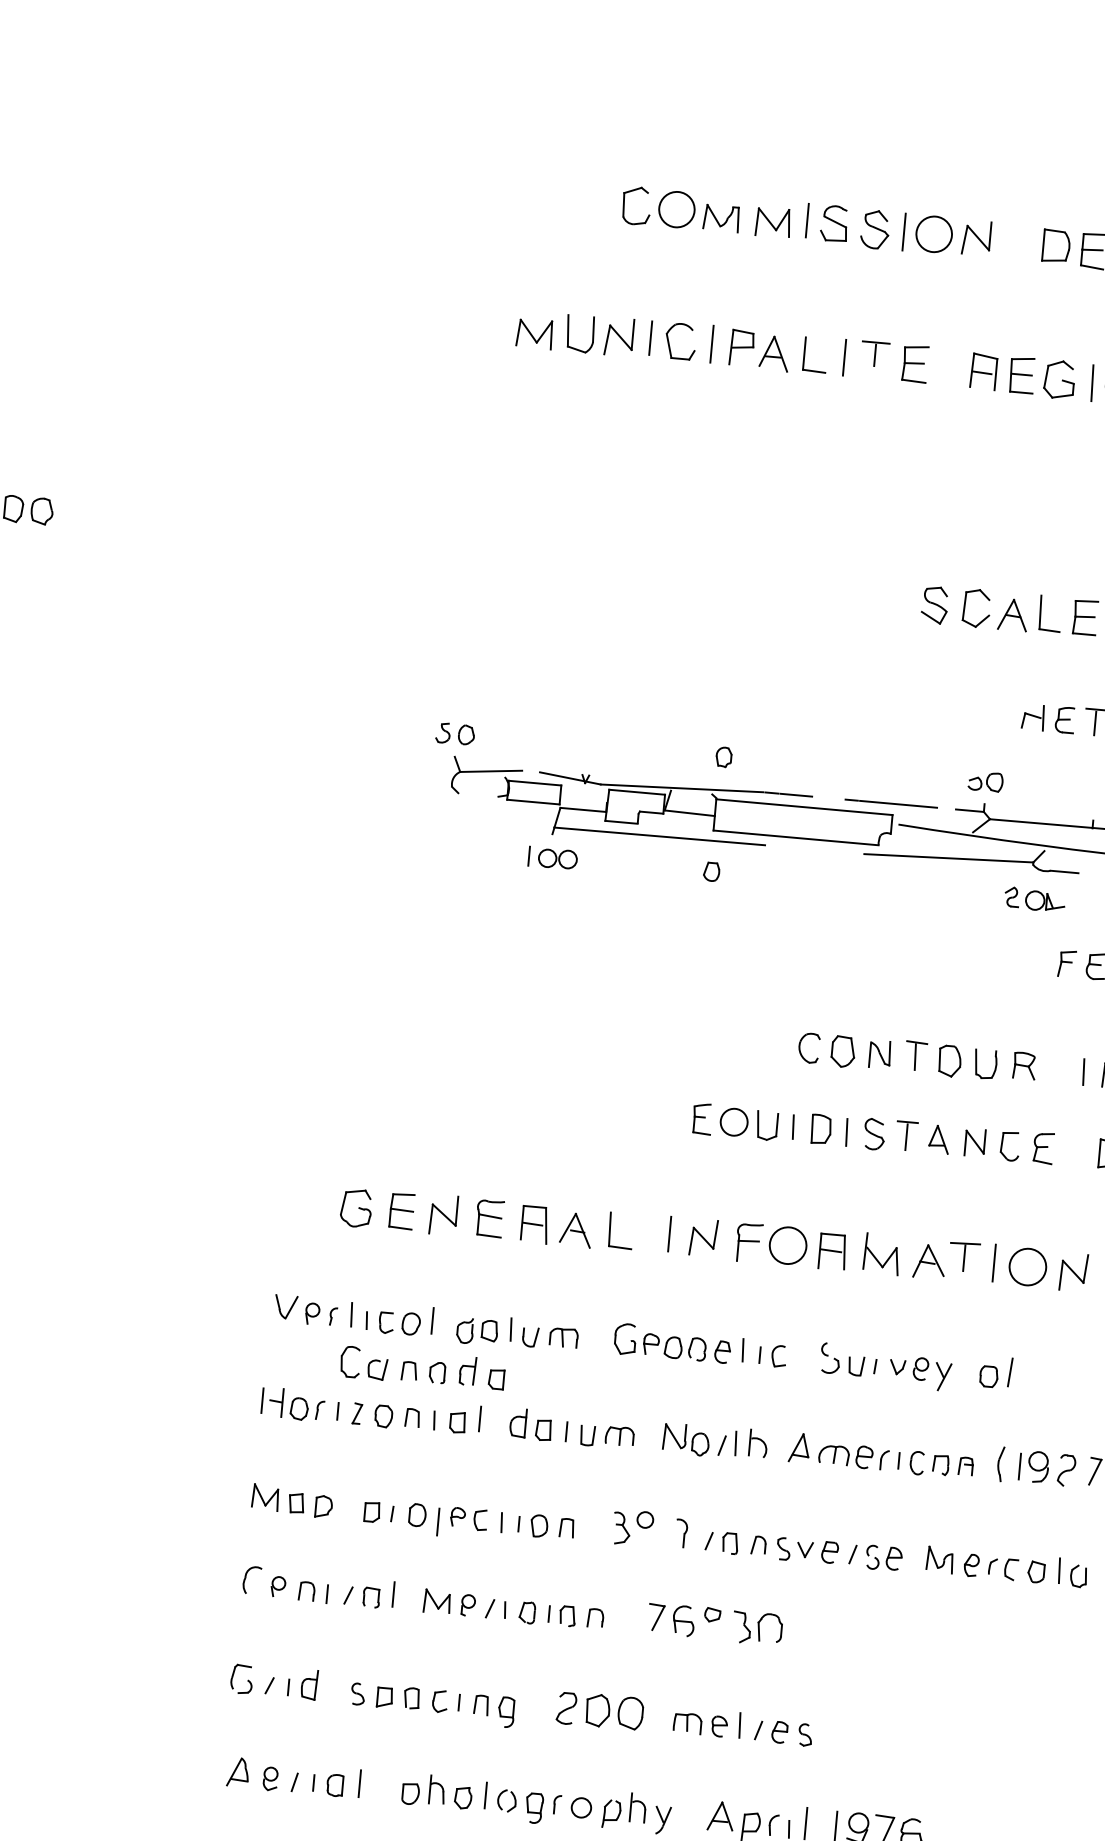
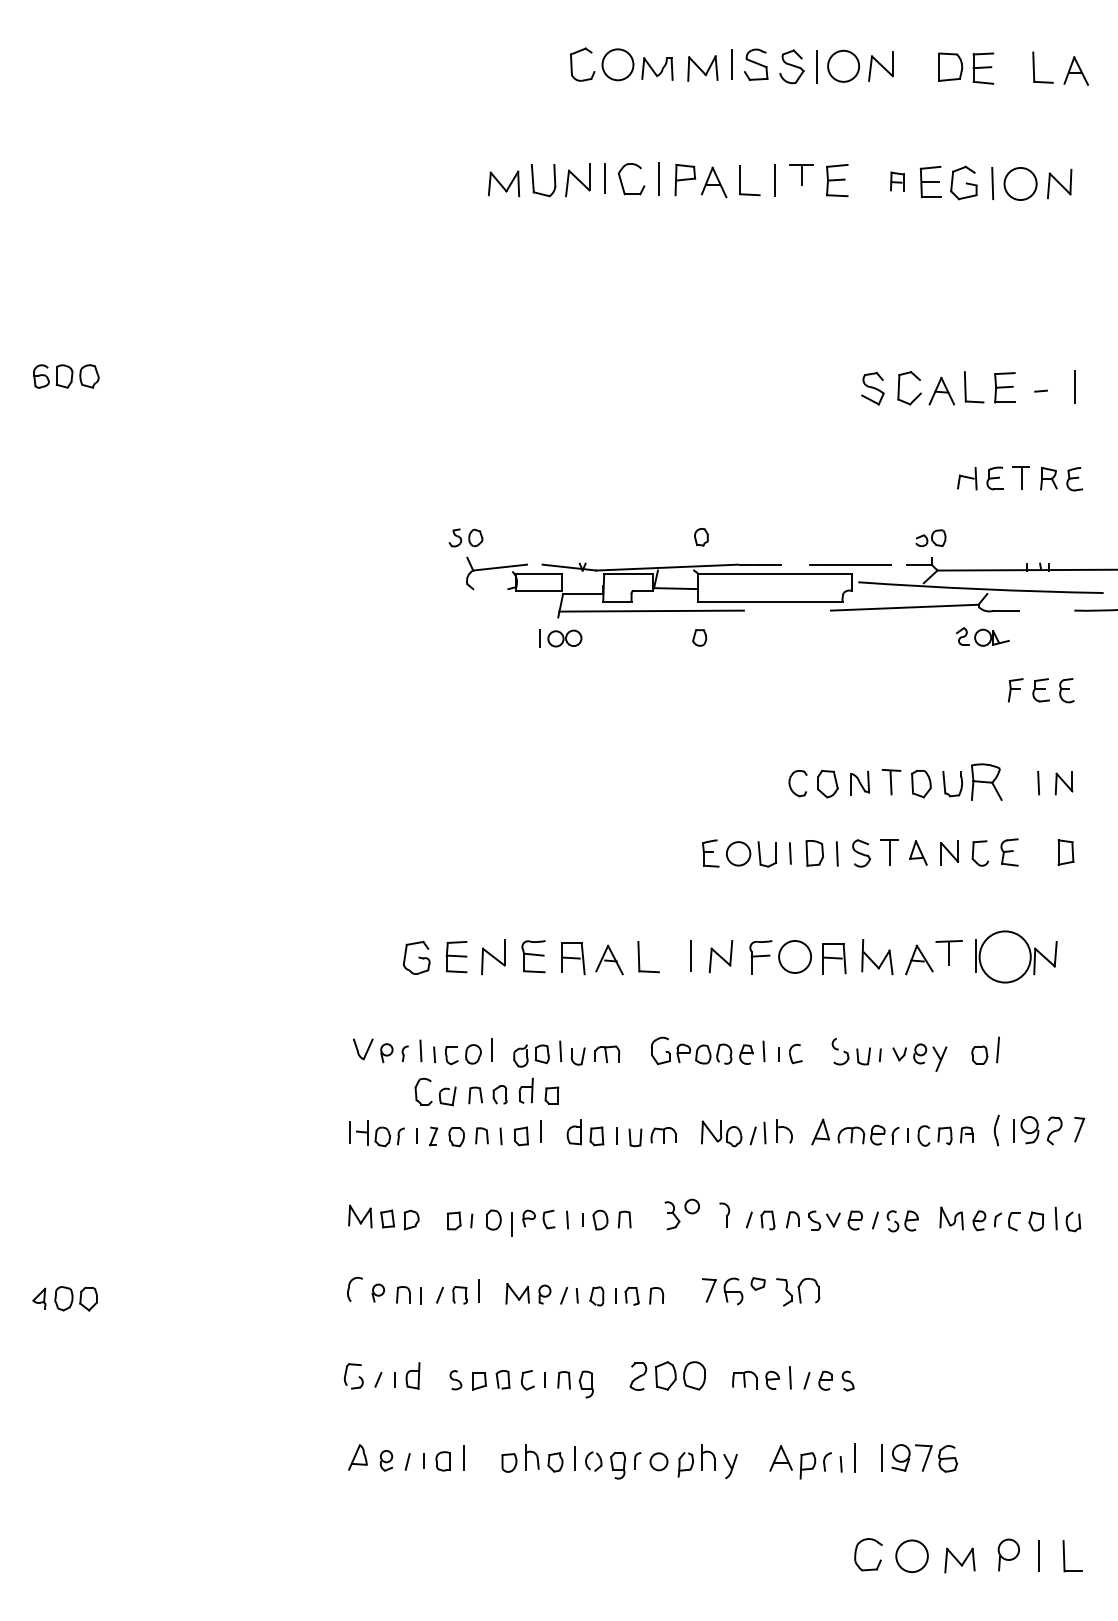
part: (983, 371) -> (897, 181), size x0.6
part: (1024, 1066) -> (986, 782), size x1.6
circle: (1028, 1266) -> (1005, 956), size x1.6

